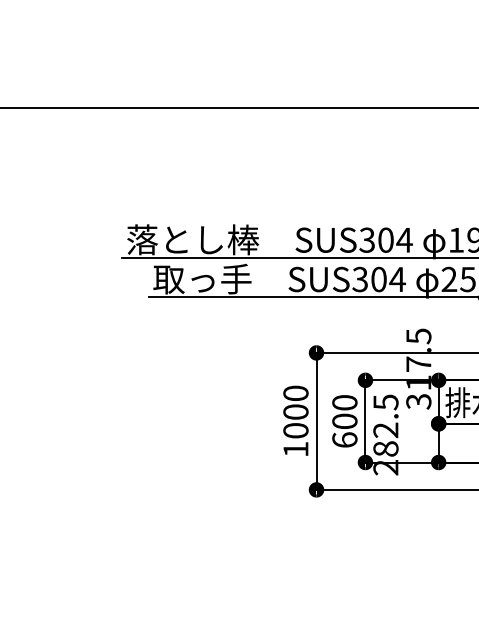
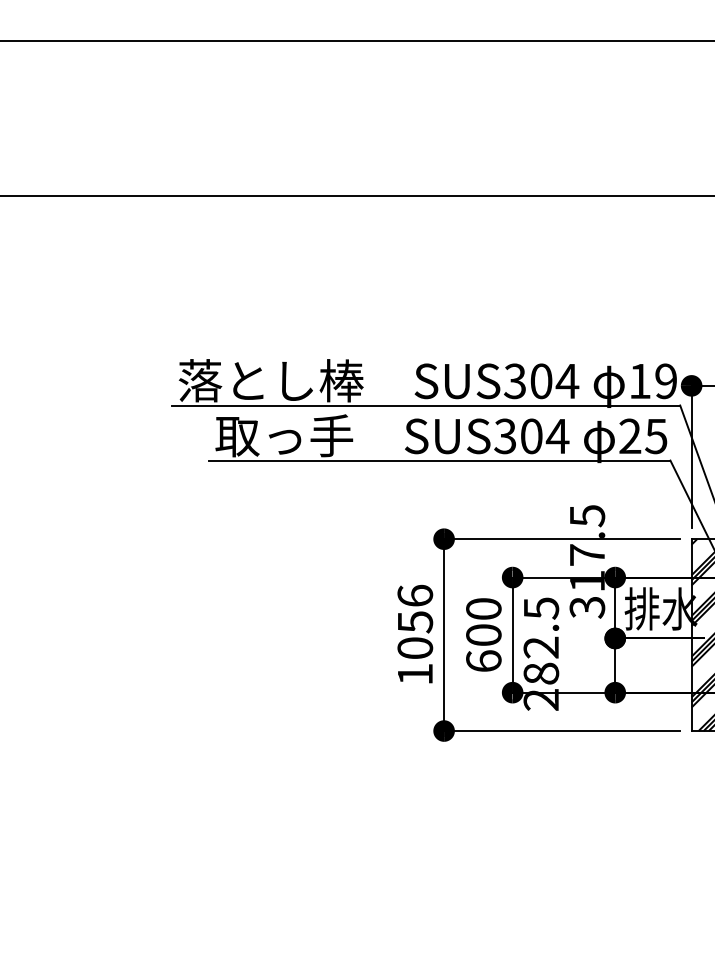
text: (296, 402) -> (415, 608), 1000 -> 1056

